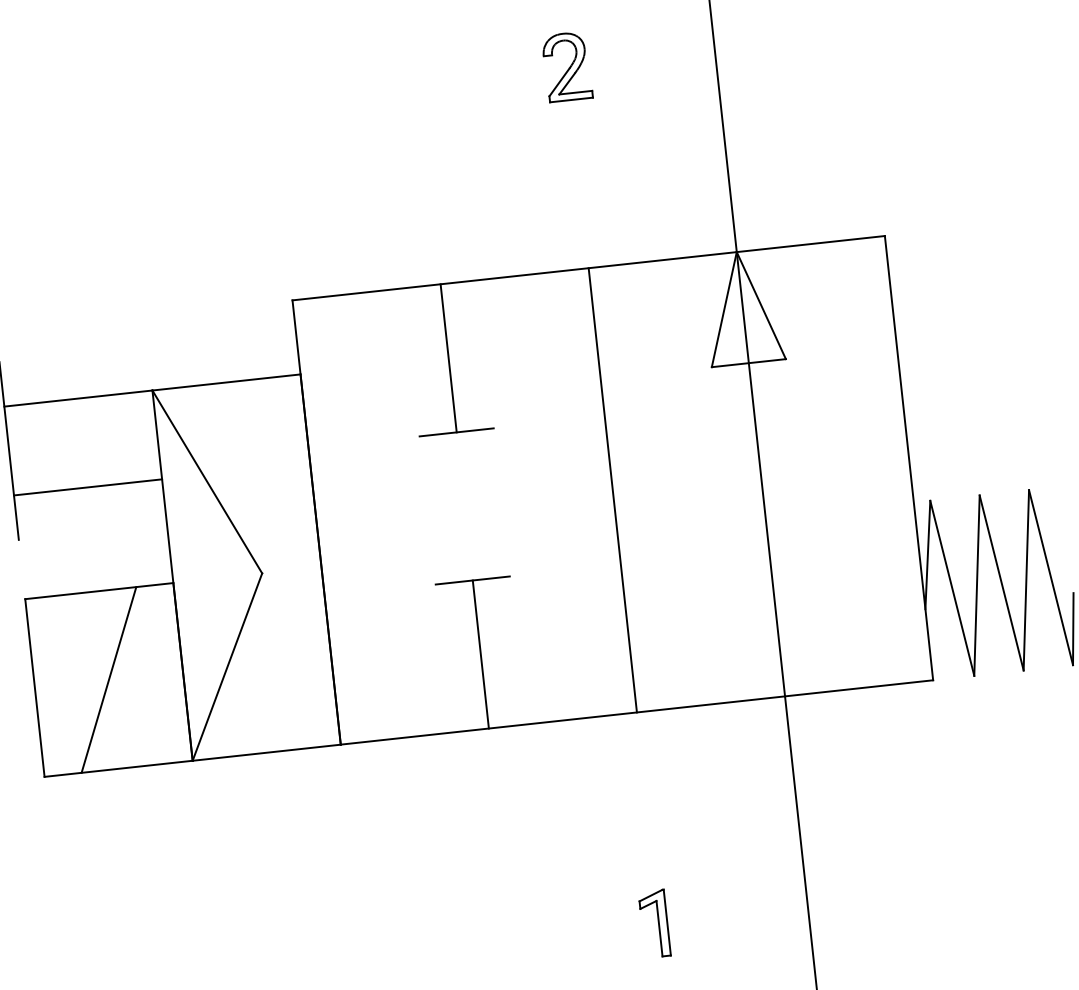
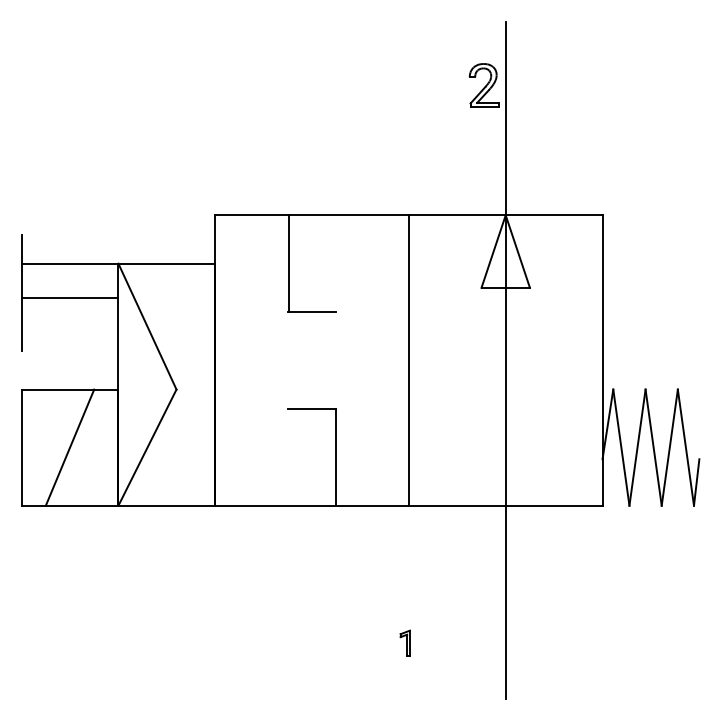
part: (566, 66) -> (483, 85), moved
line: (449, 357) -> (289, 263), moved
line: (87, 487) -> (69, 297), moved
line: (481, 653) -> (336, 456), moved
part: (654, 923) -> (405, 643), size x0.6

